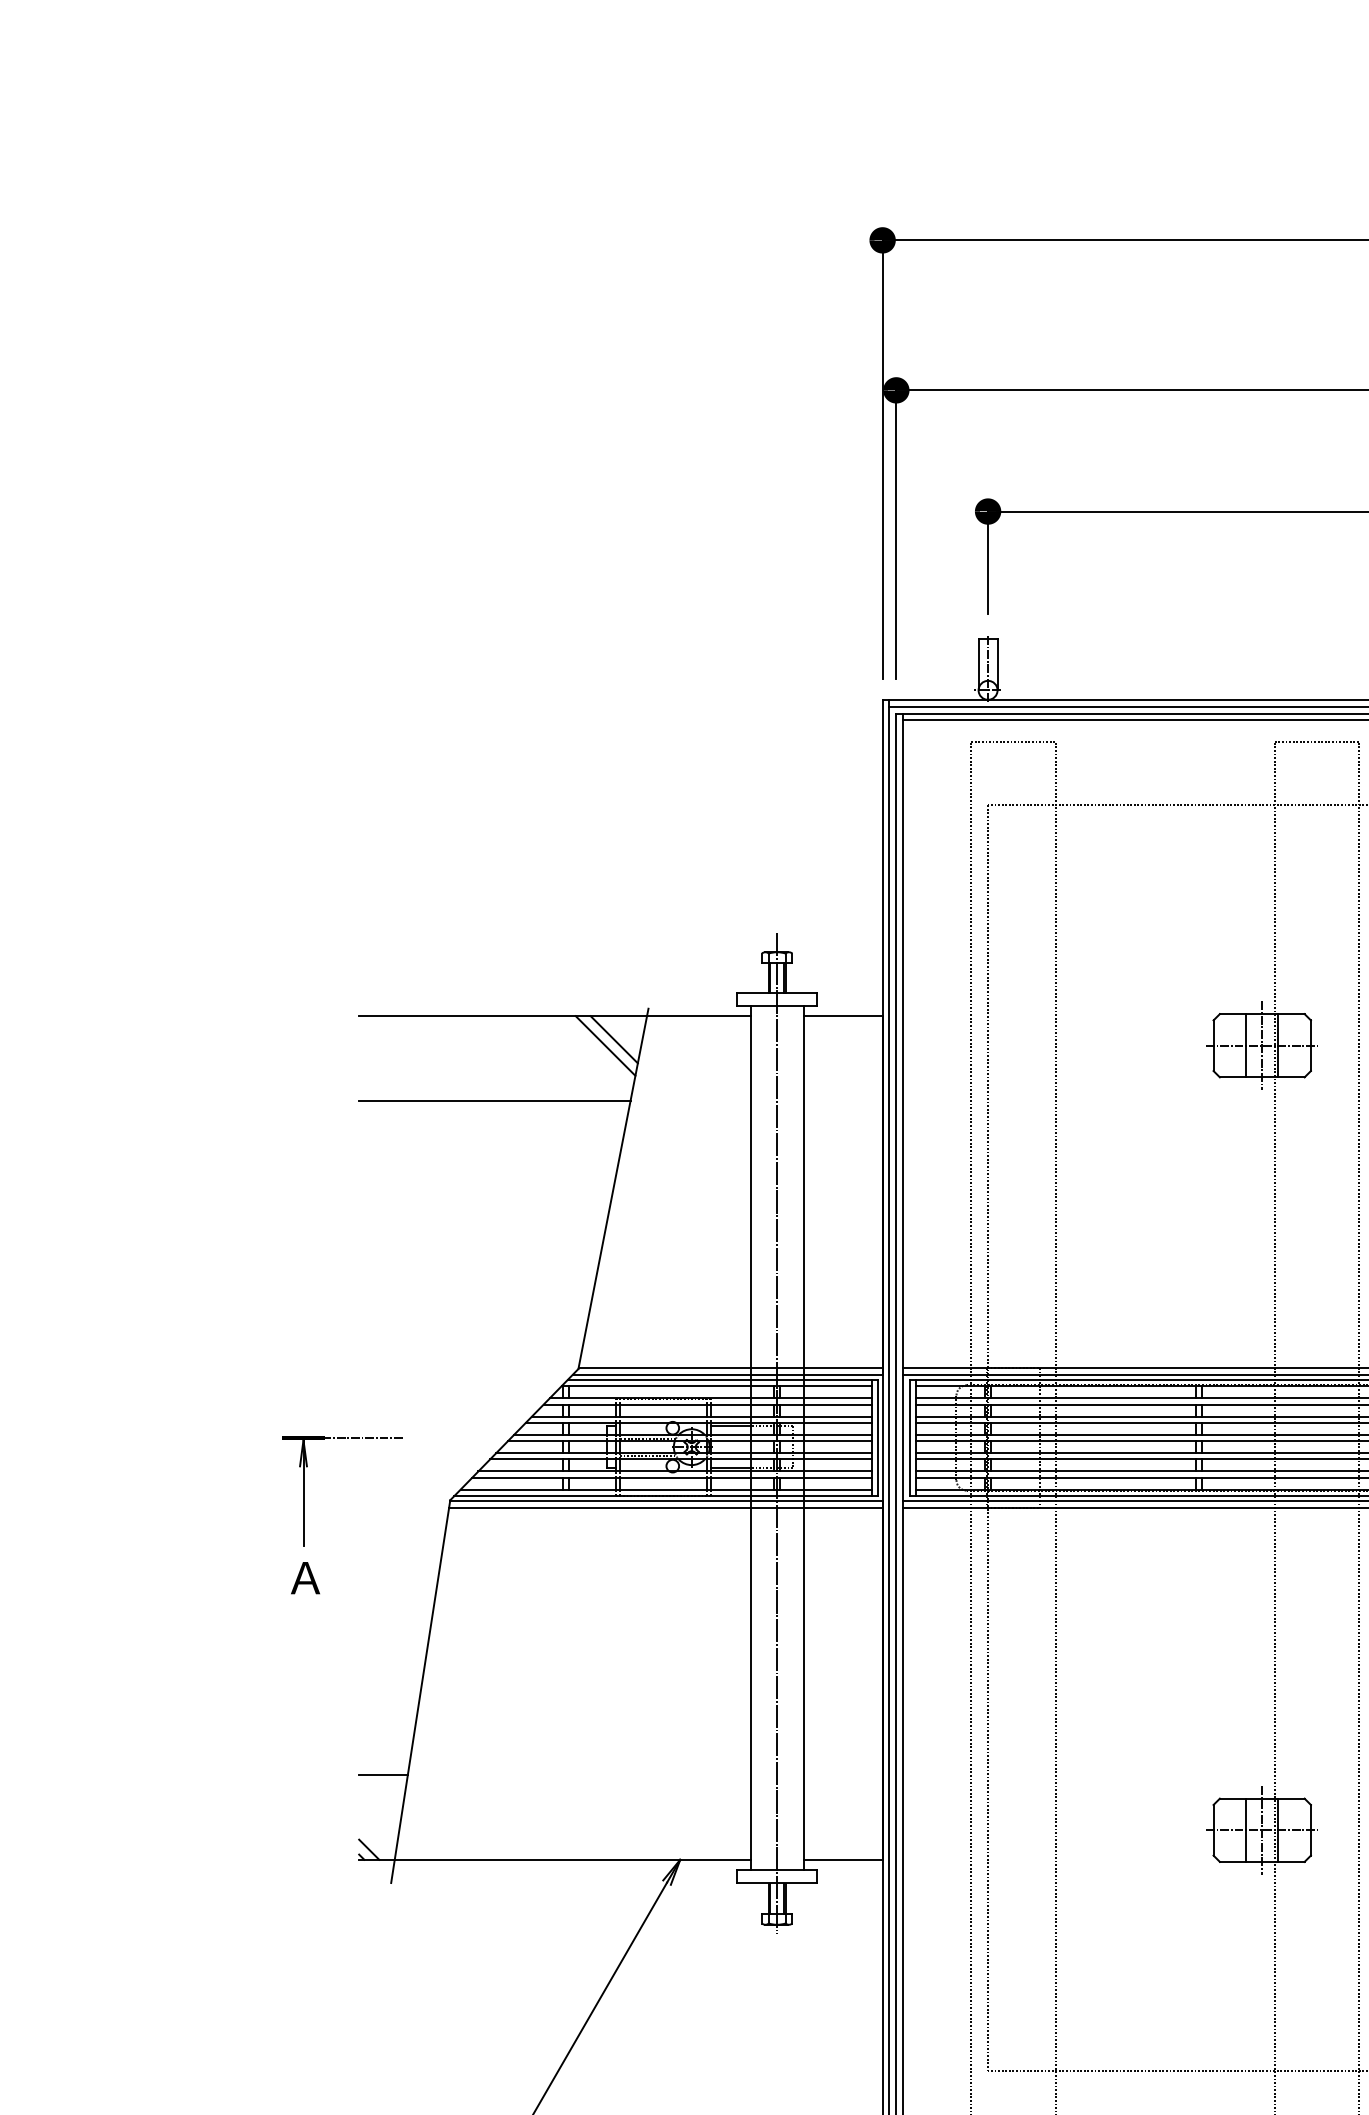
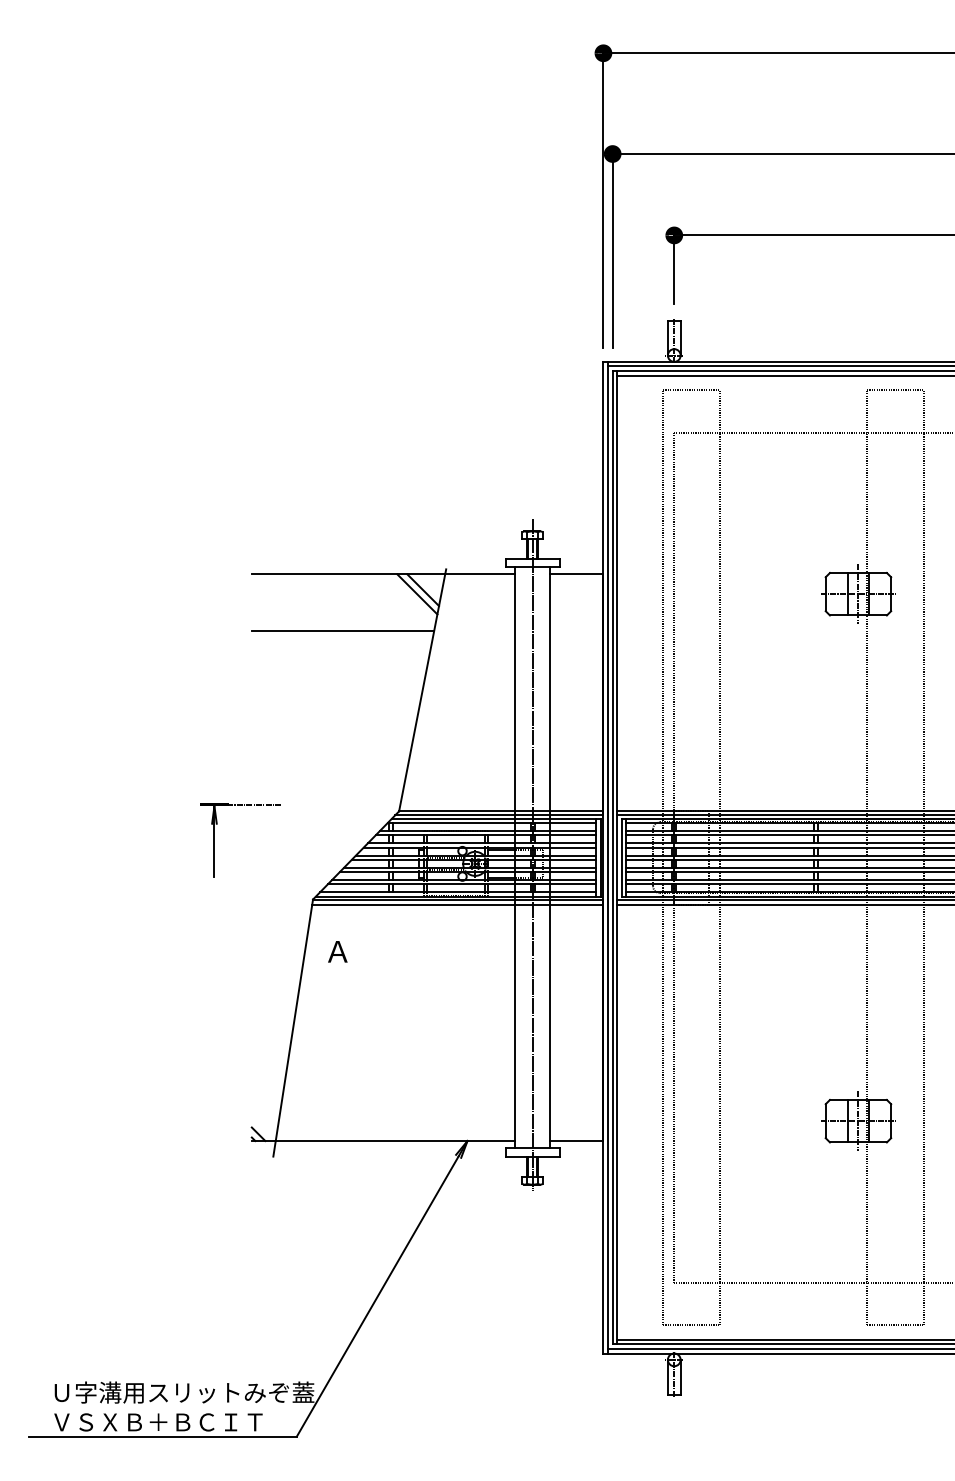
part: (303, 1491) -> (214, 840), moved
text: (305, 1577) -> (337, 951), moved
line: (382, 1775) -> (267, 1084), removed

